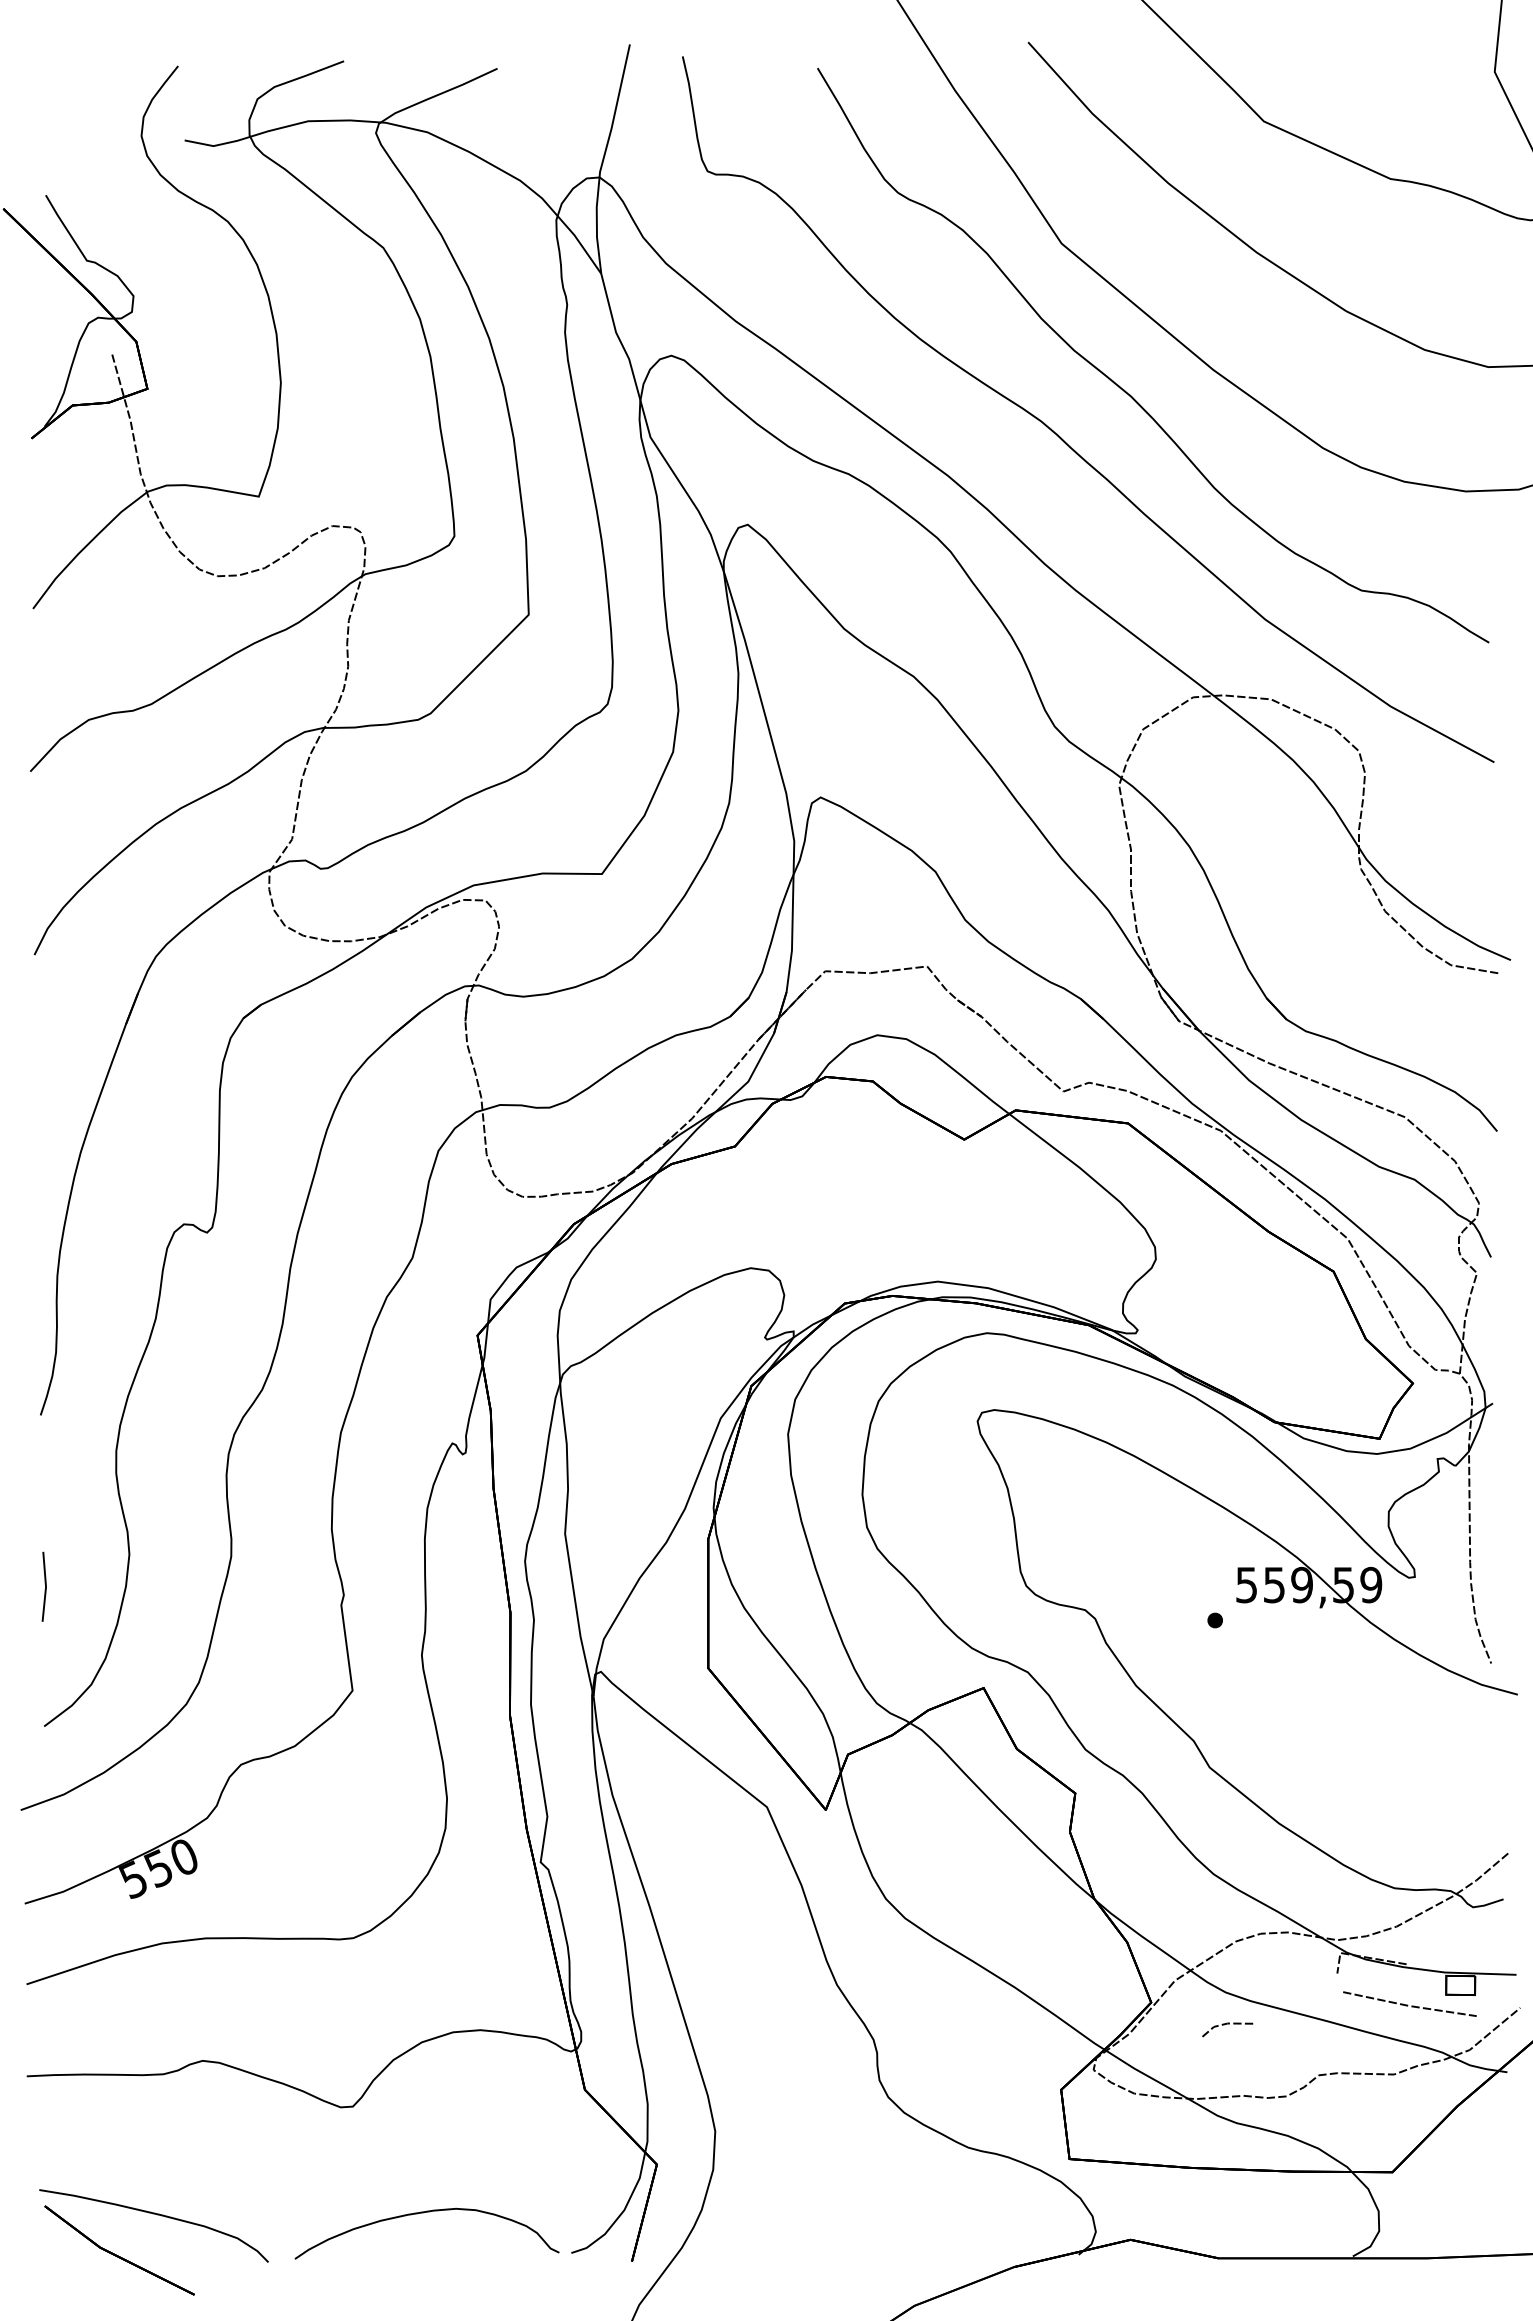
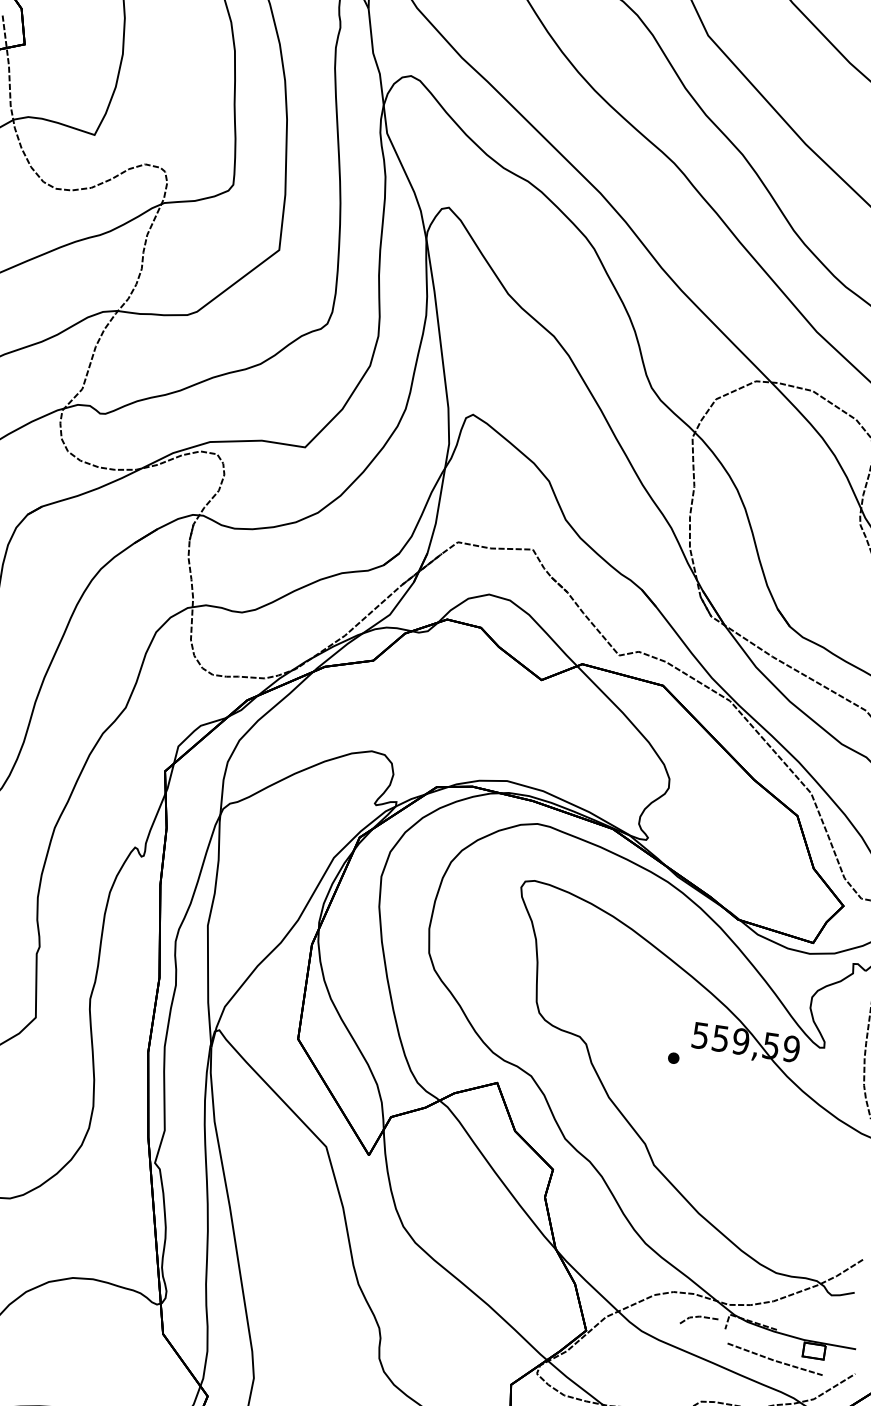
line: (1227, 2024) -> (699, 1317), moved

